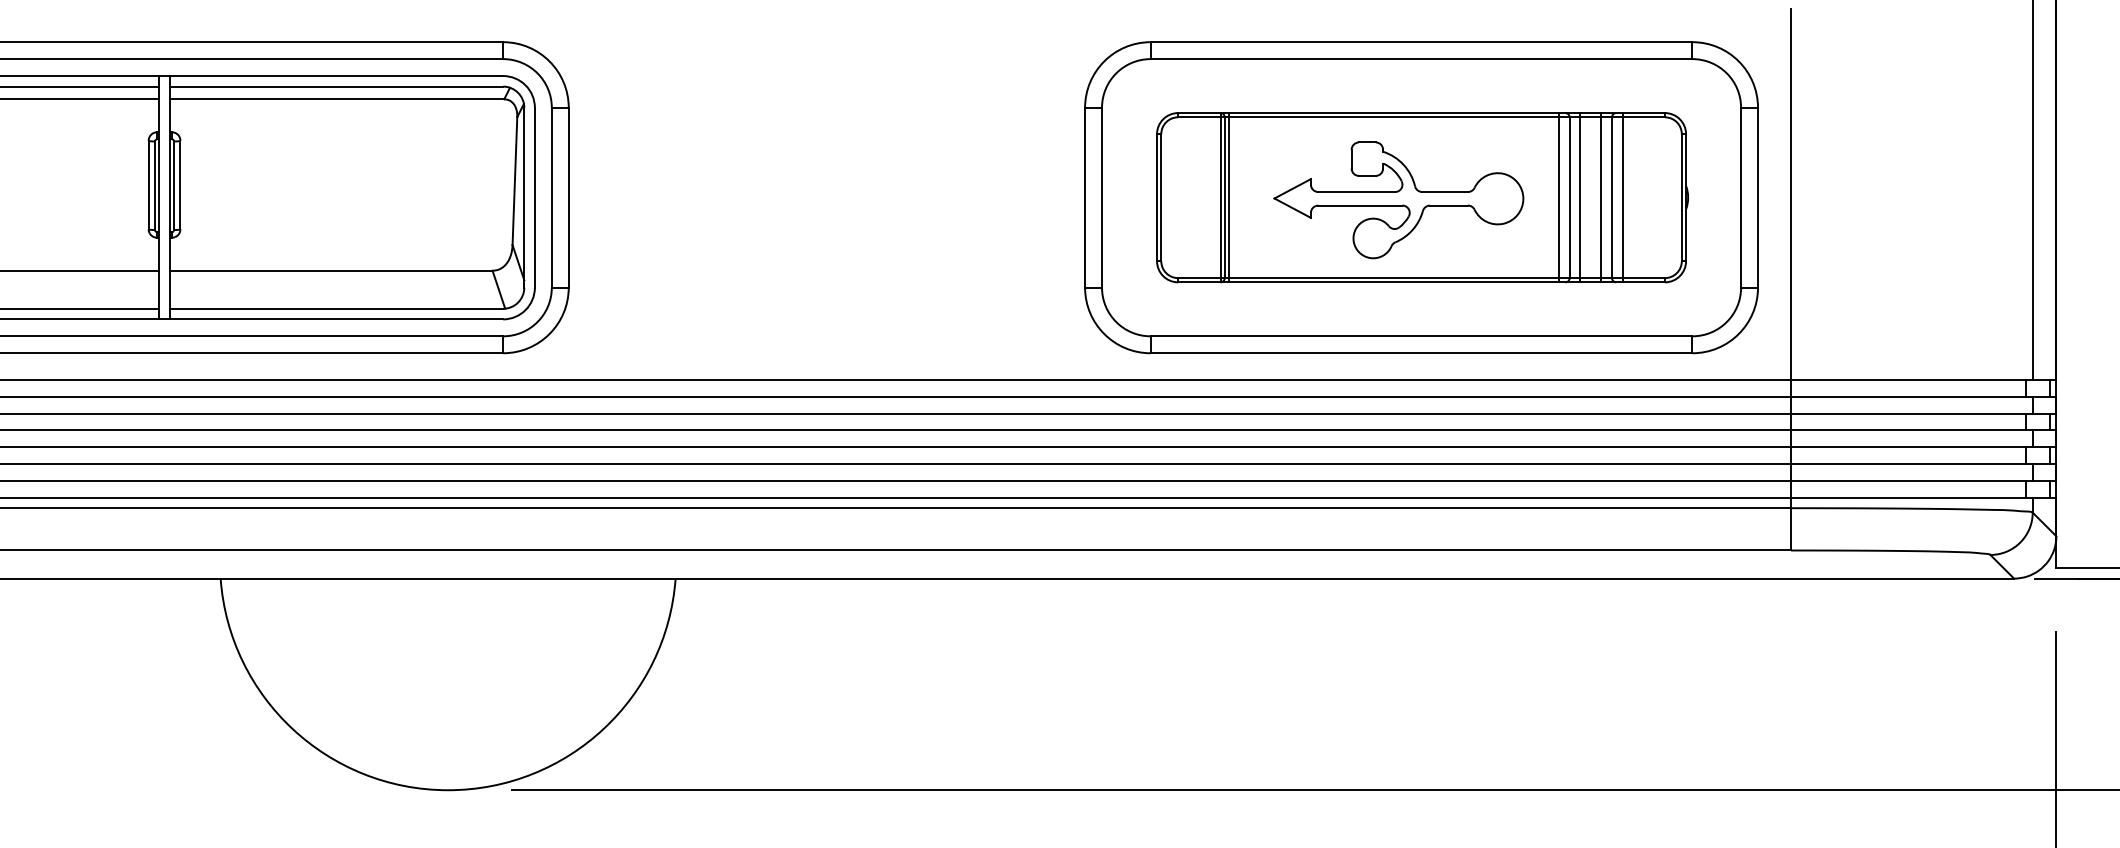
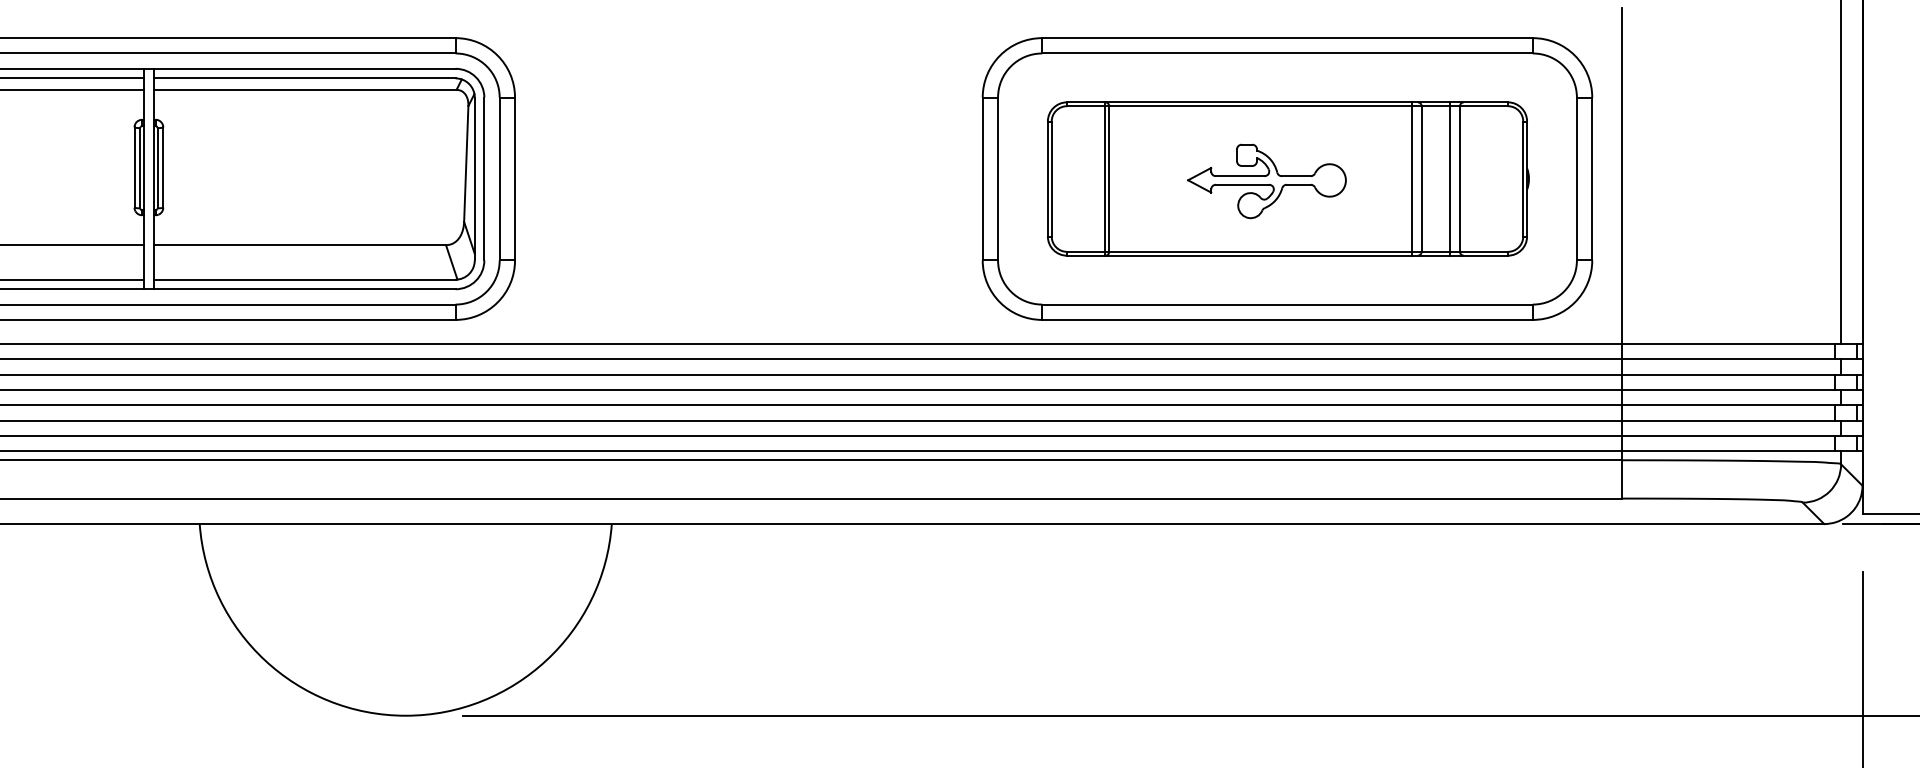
line: (1228, 197) -> (1112, 178), removed
line: (1580, 197) -> (1431, 178), removed
line: (1622, 197) -> (1469, 178), removed
part: (1398, 200) -> (1266, 181), size x0.7

